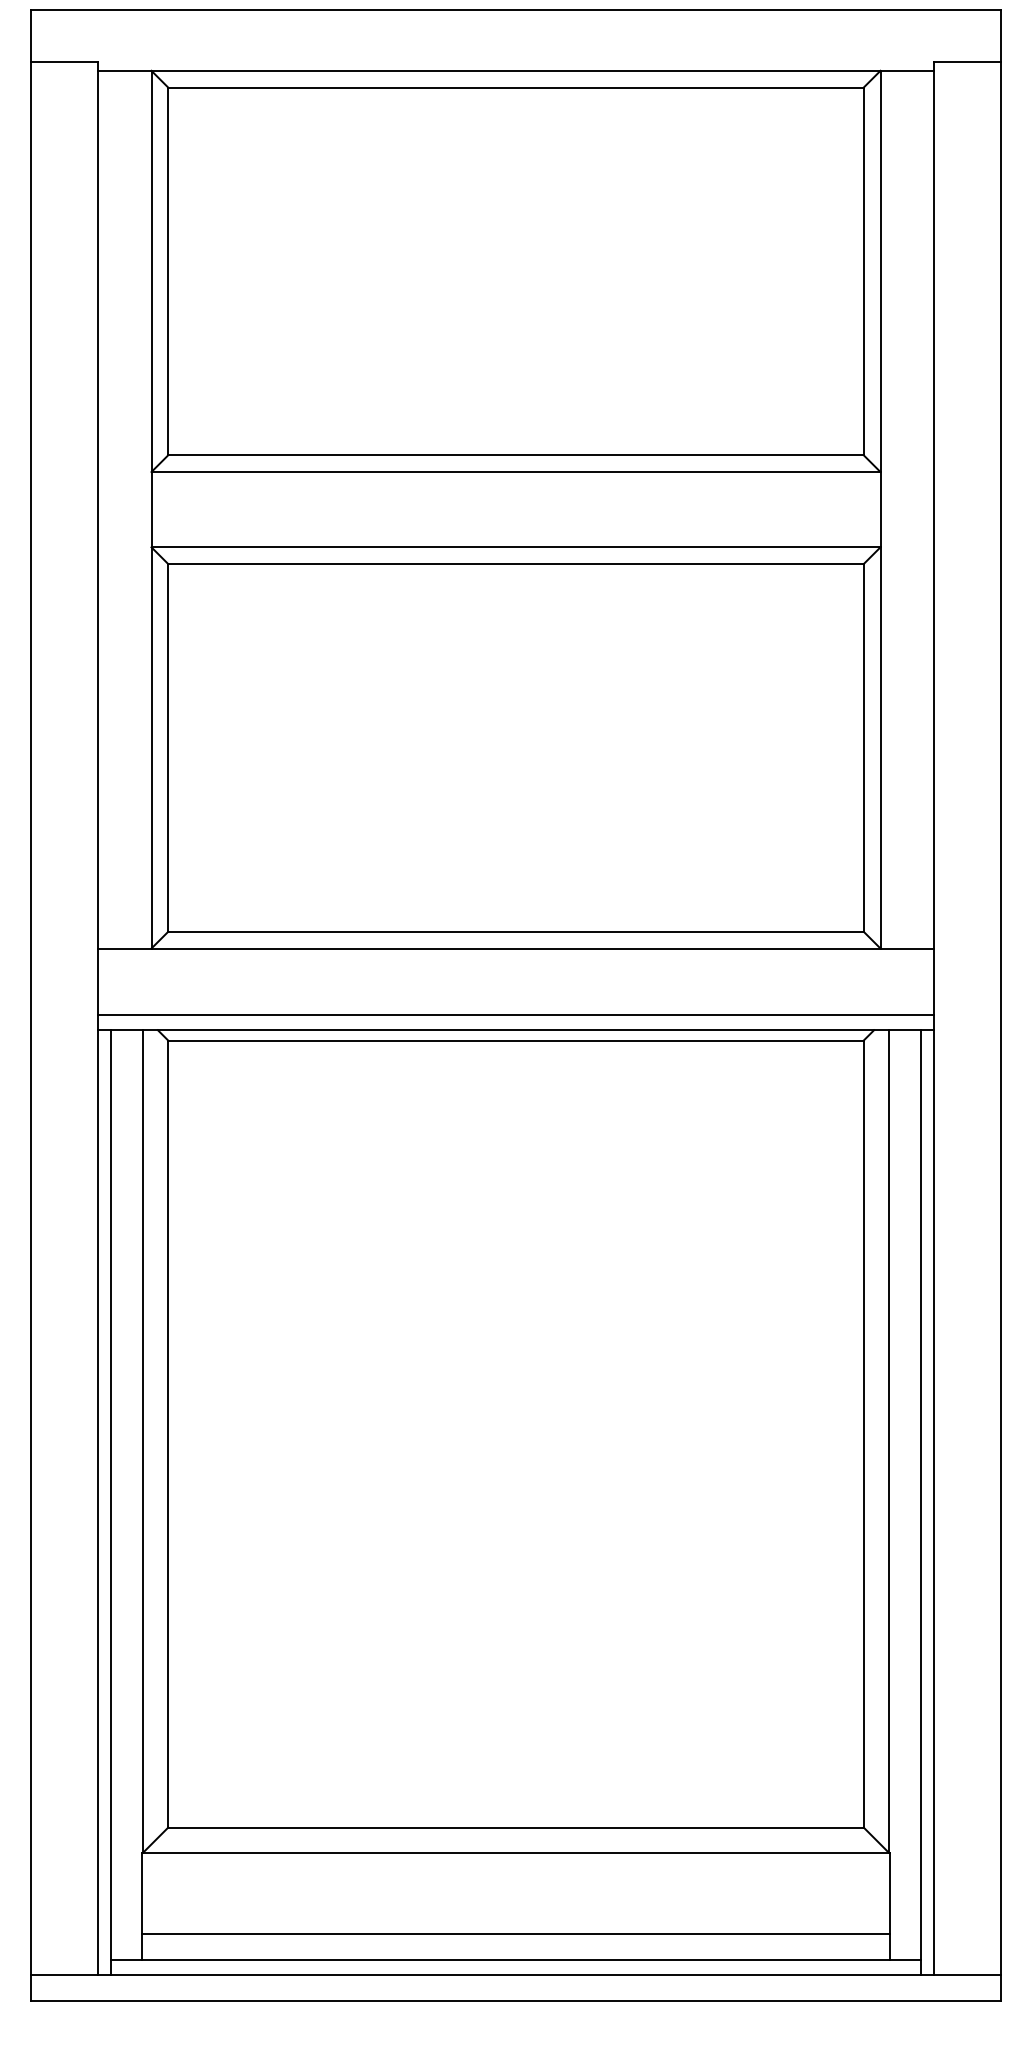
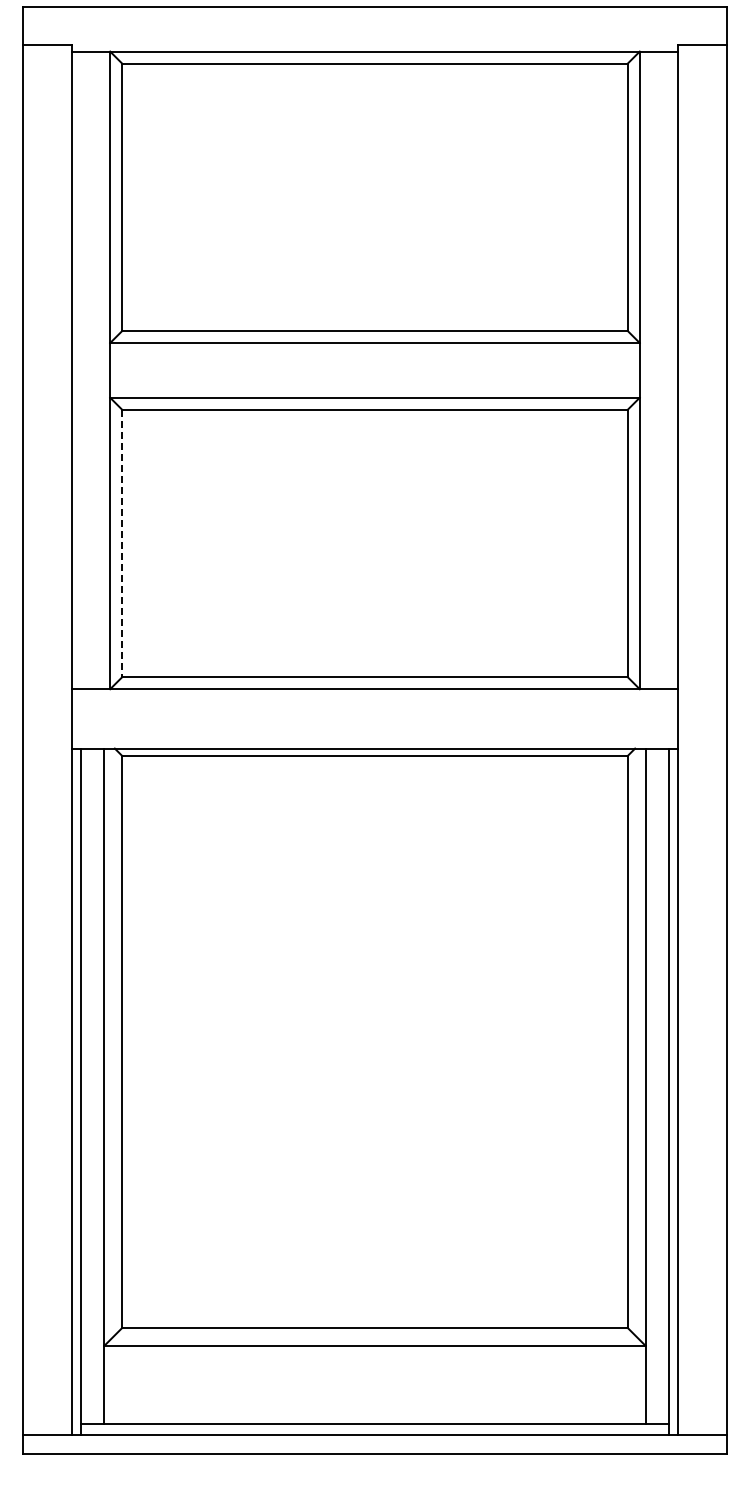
line: (168, 747) -> (122, 543), solid -> dashed
line: (515, 1014) -> (374, 737), removed
line: (515, 1934) -> (374, 1405), removed

